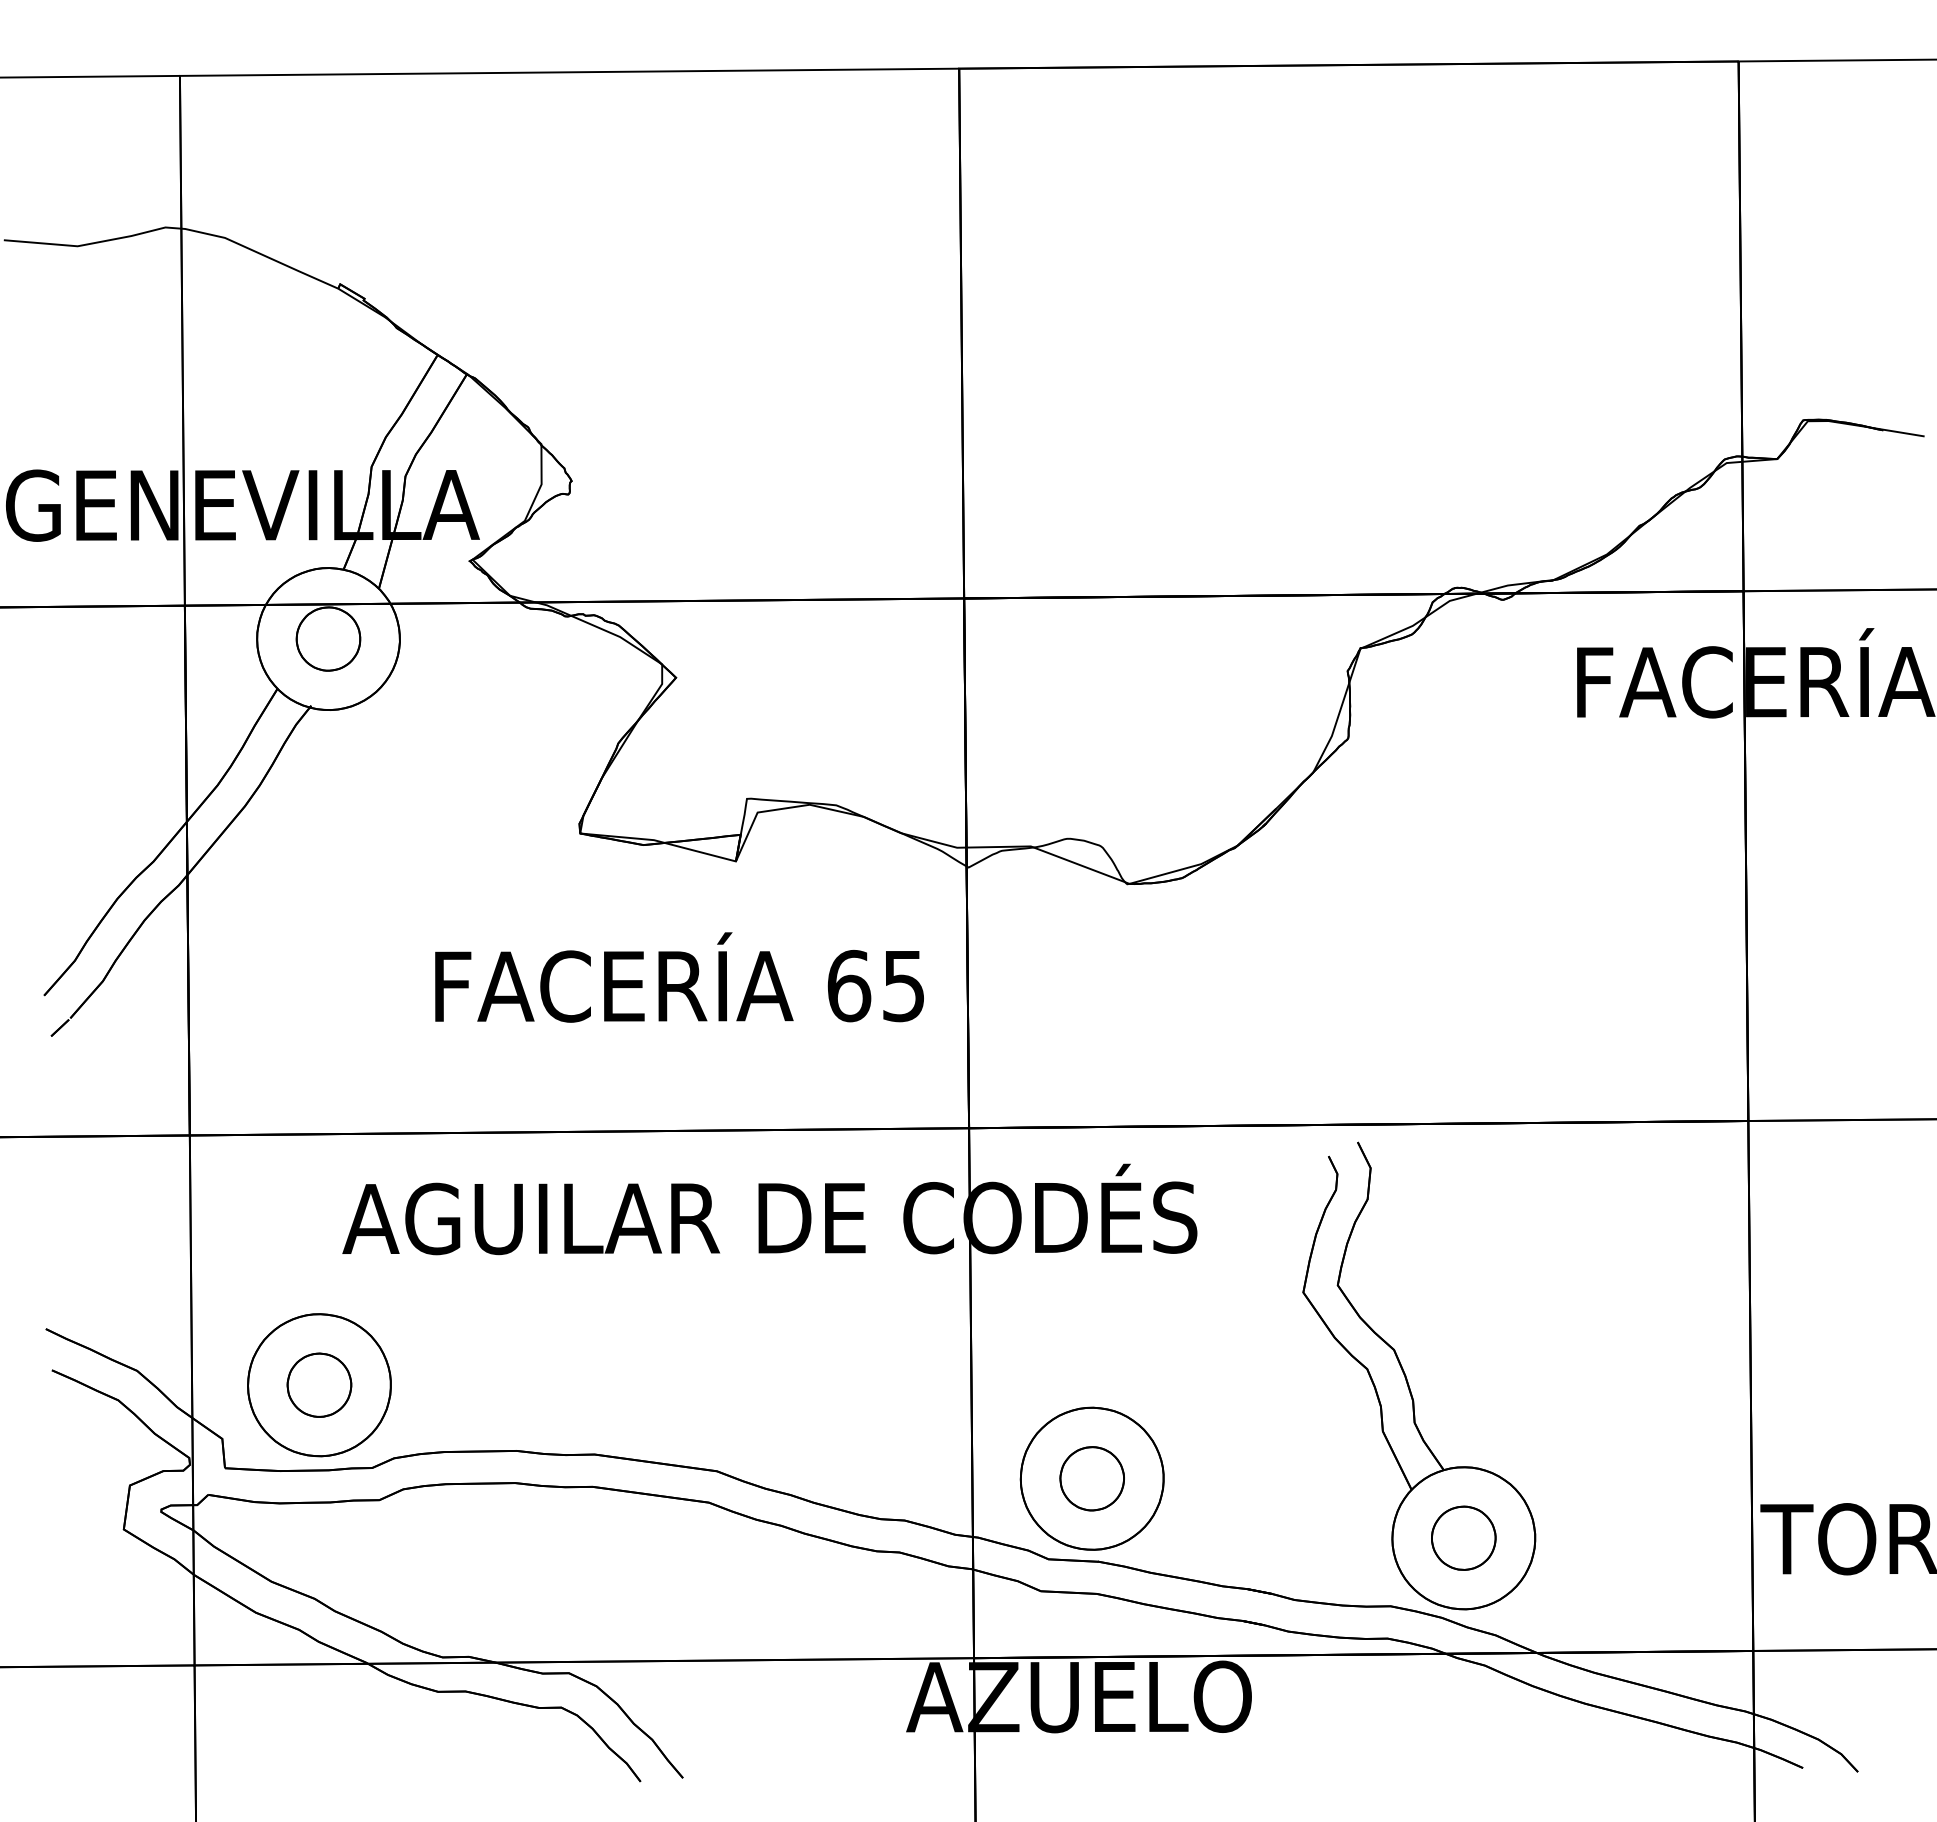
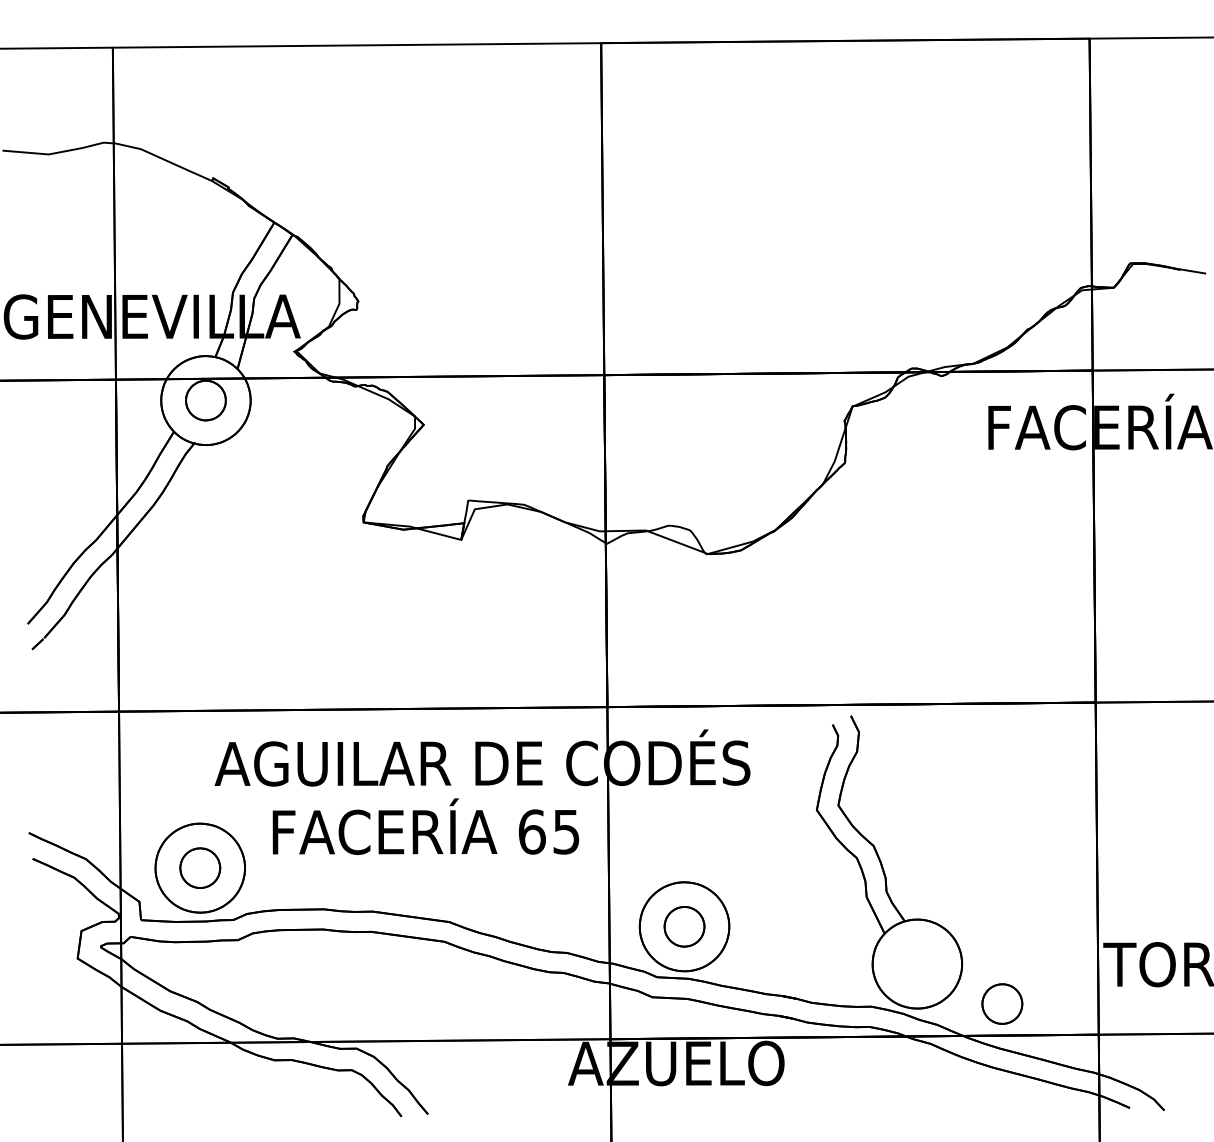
text: (678, 977) -> (425, 826), moved
part: (1463, 1537) -> (1002, 1003), moved

